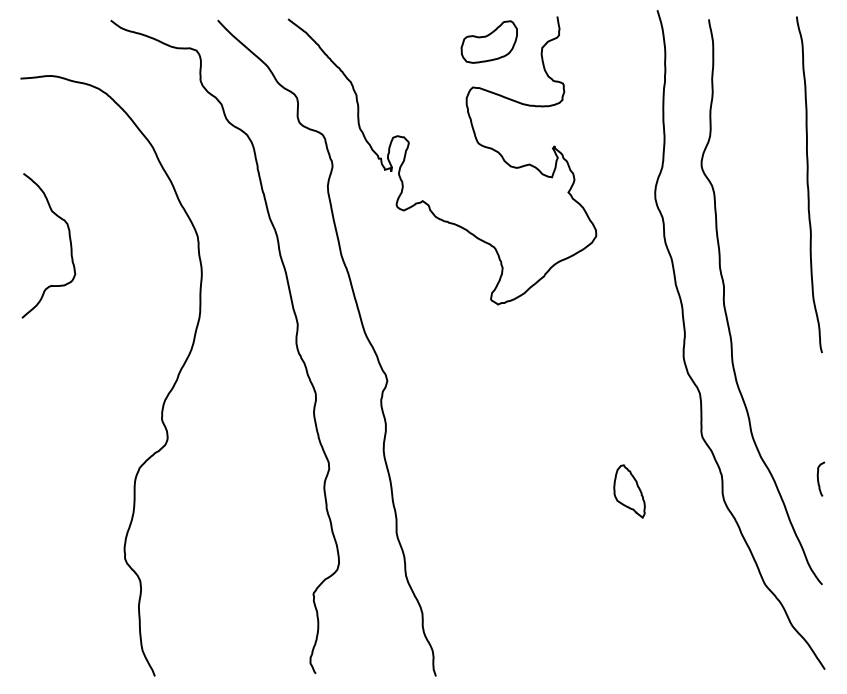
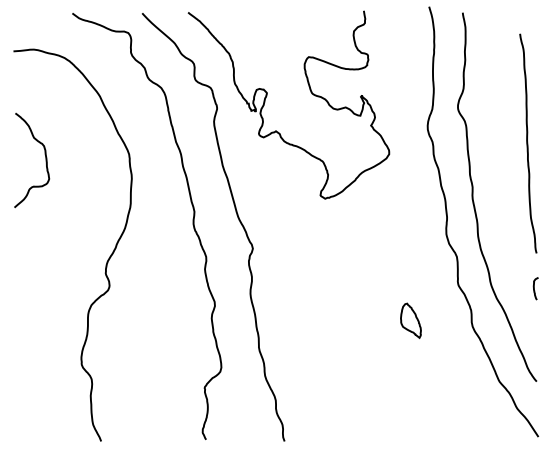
part: (489, 42) -> (319, 27), removed
curve: (809, 184) -> (528, 143), moved
curve: (818, 478) -> (534, 288), moved

